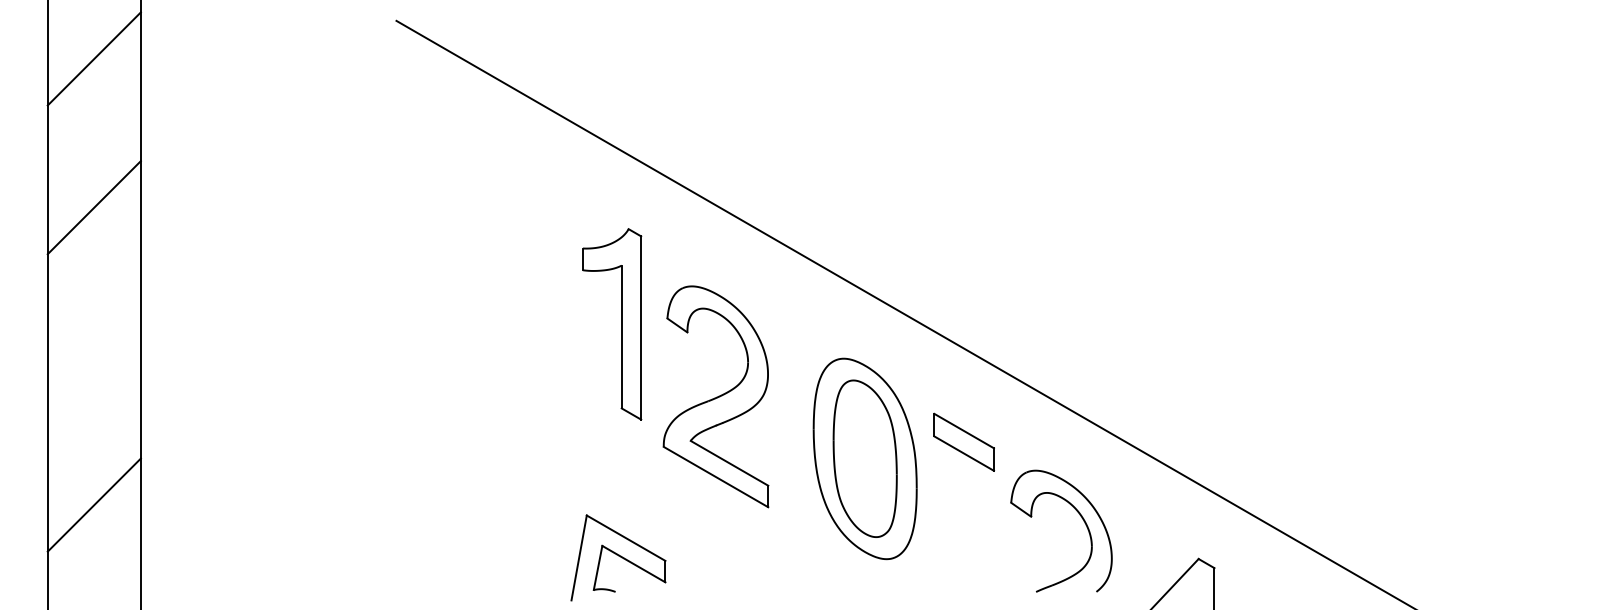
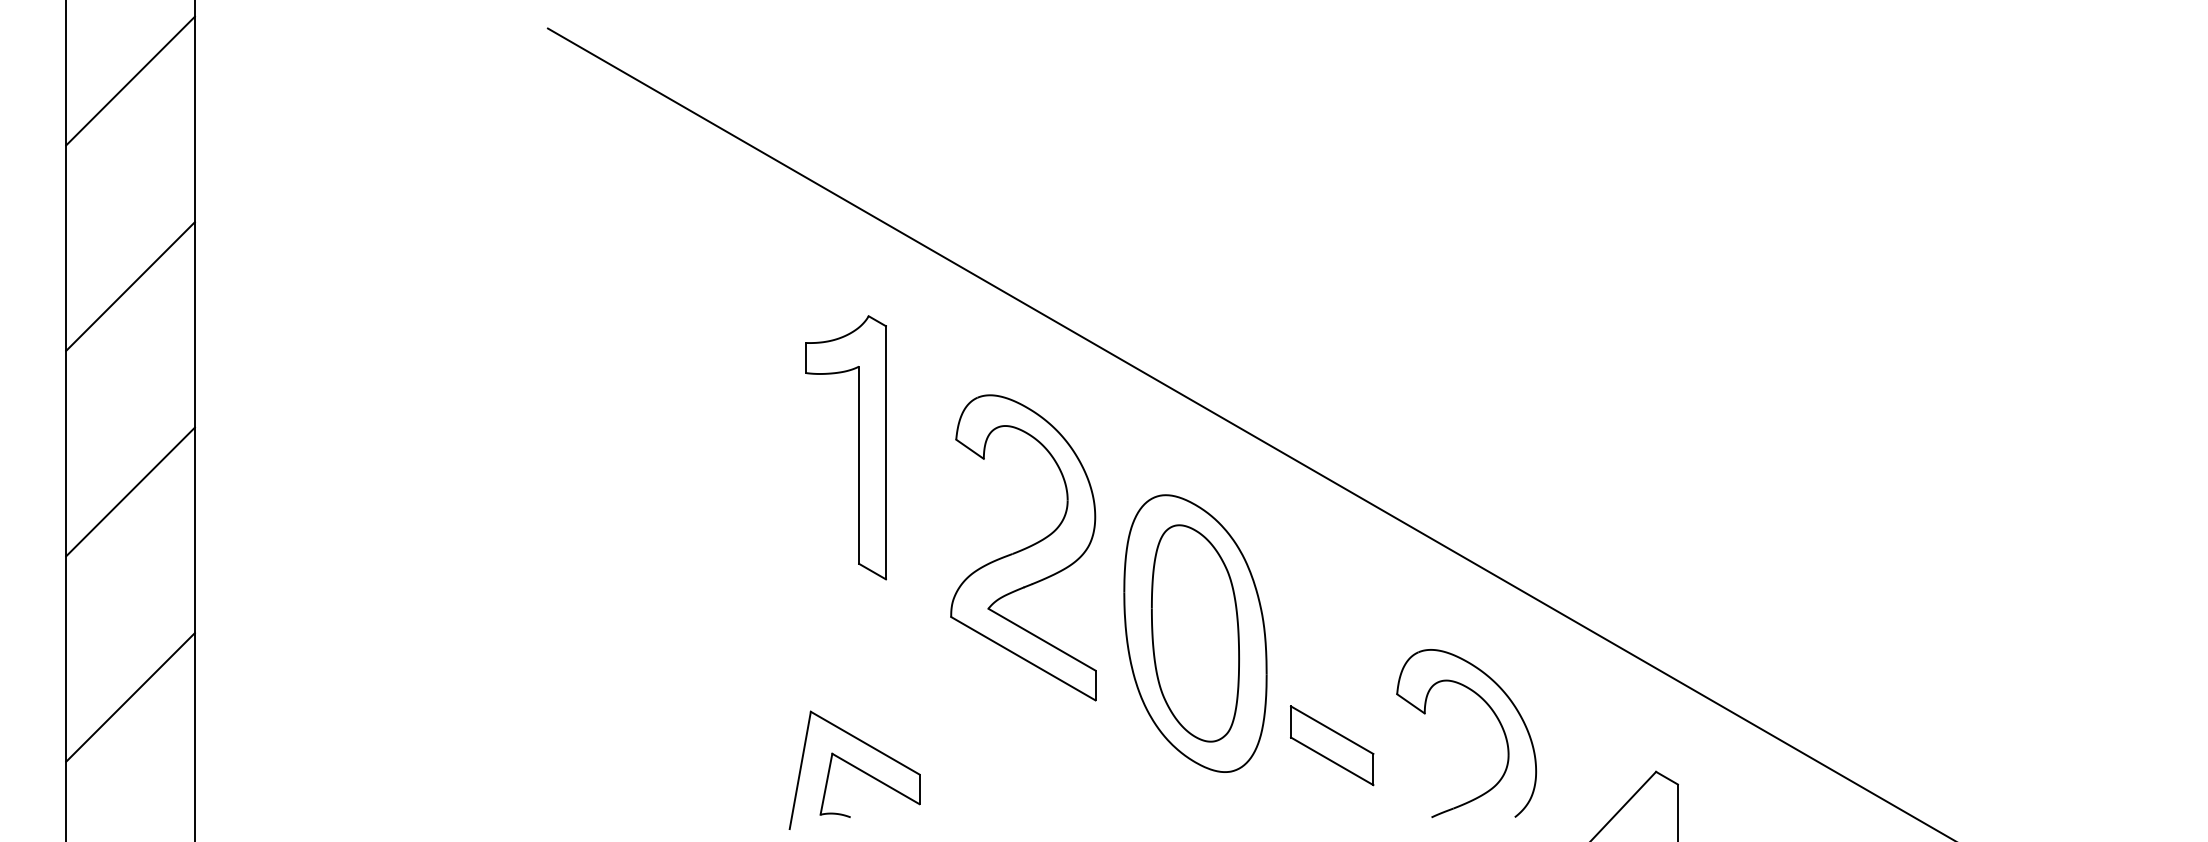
line: (94, 356) -> (130, 491), added
part: (716, 396) -> (1023, 547), moved
part: (964, 442) -> (1332, 745), moved

